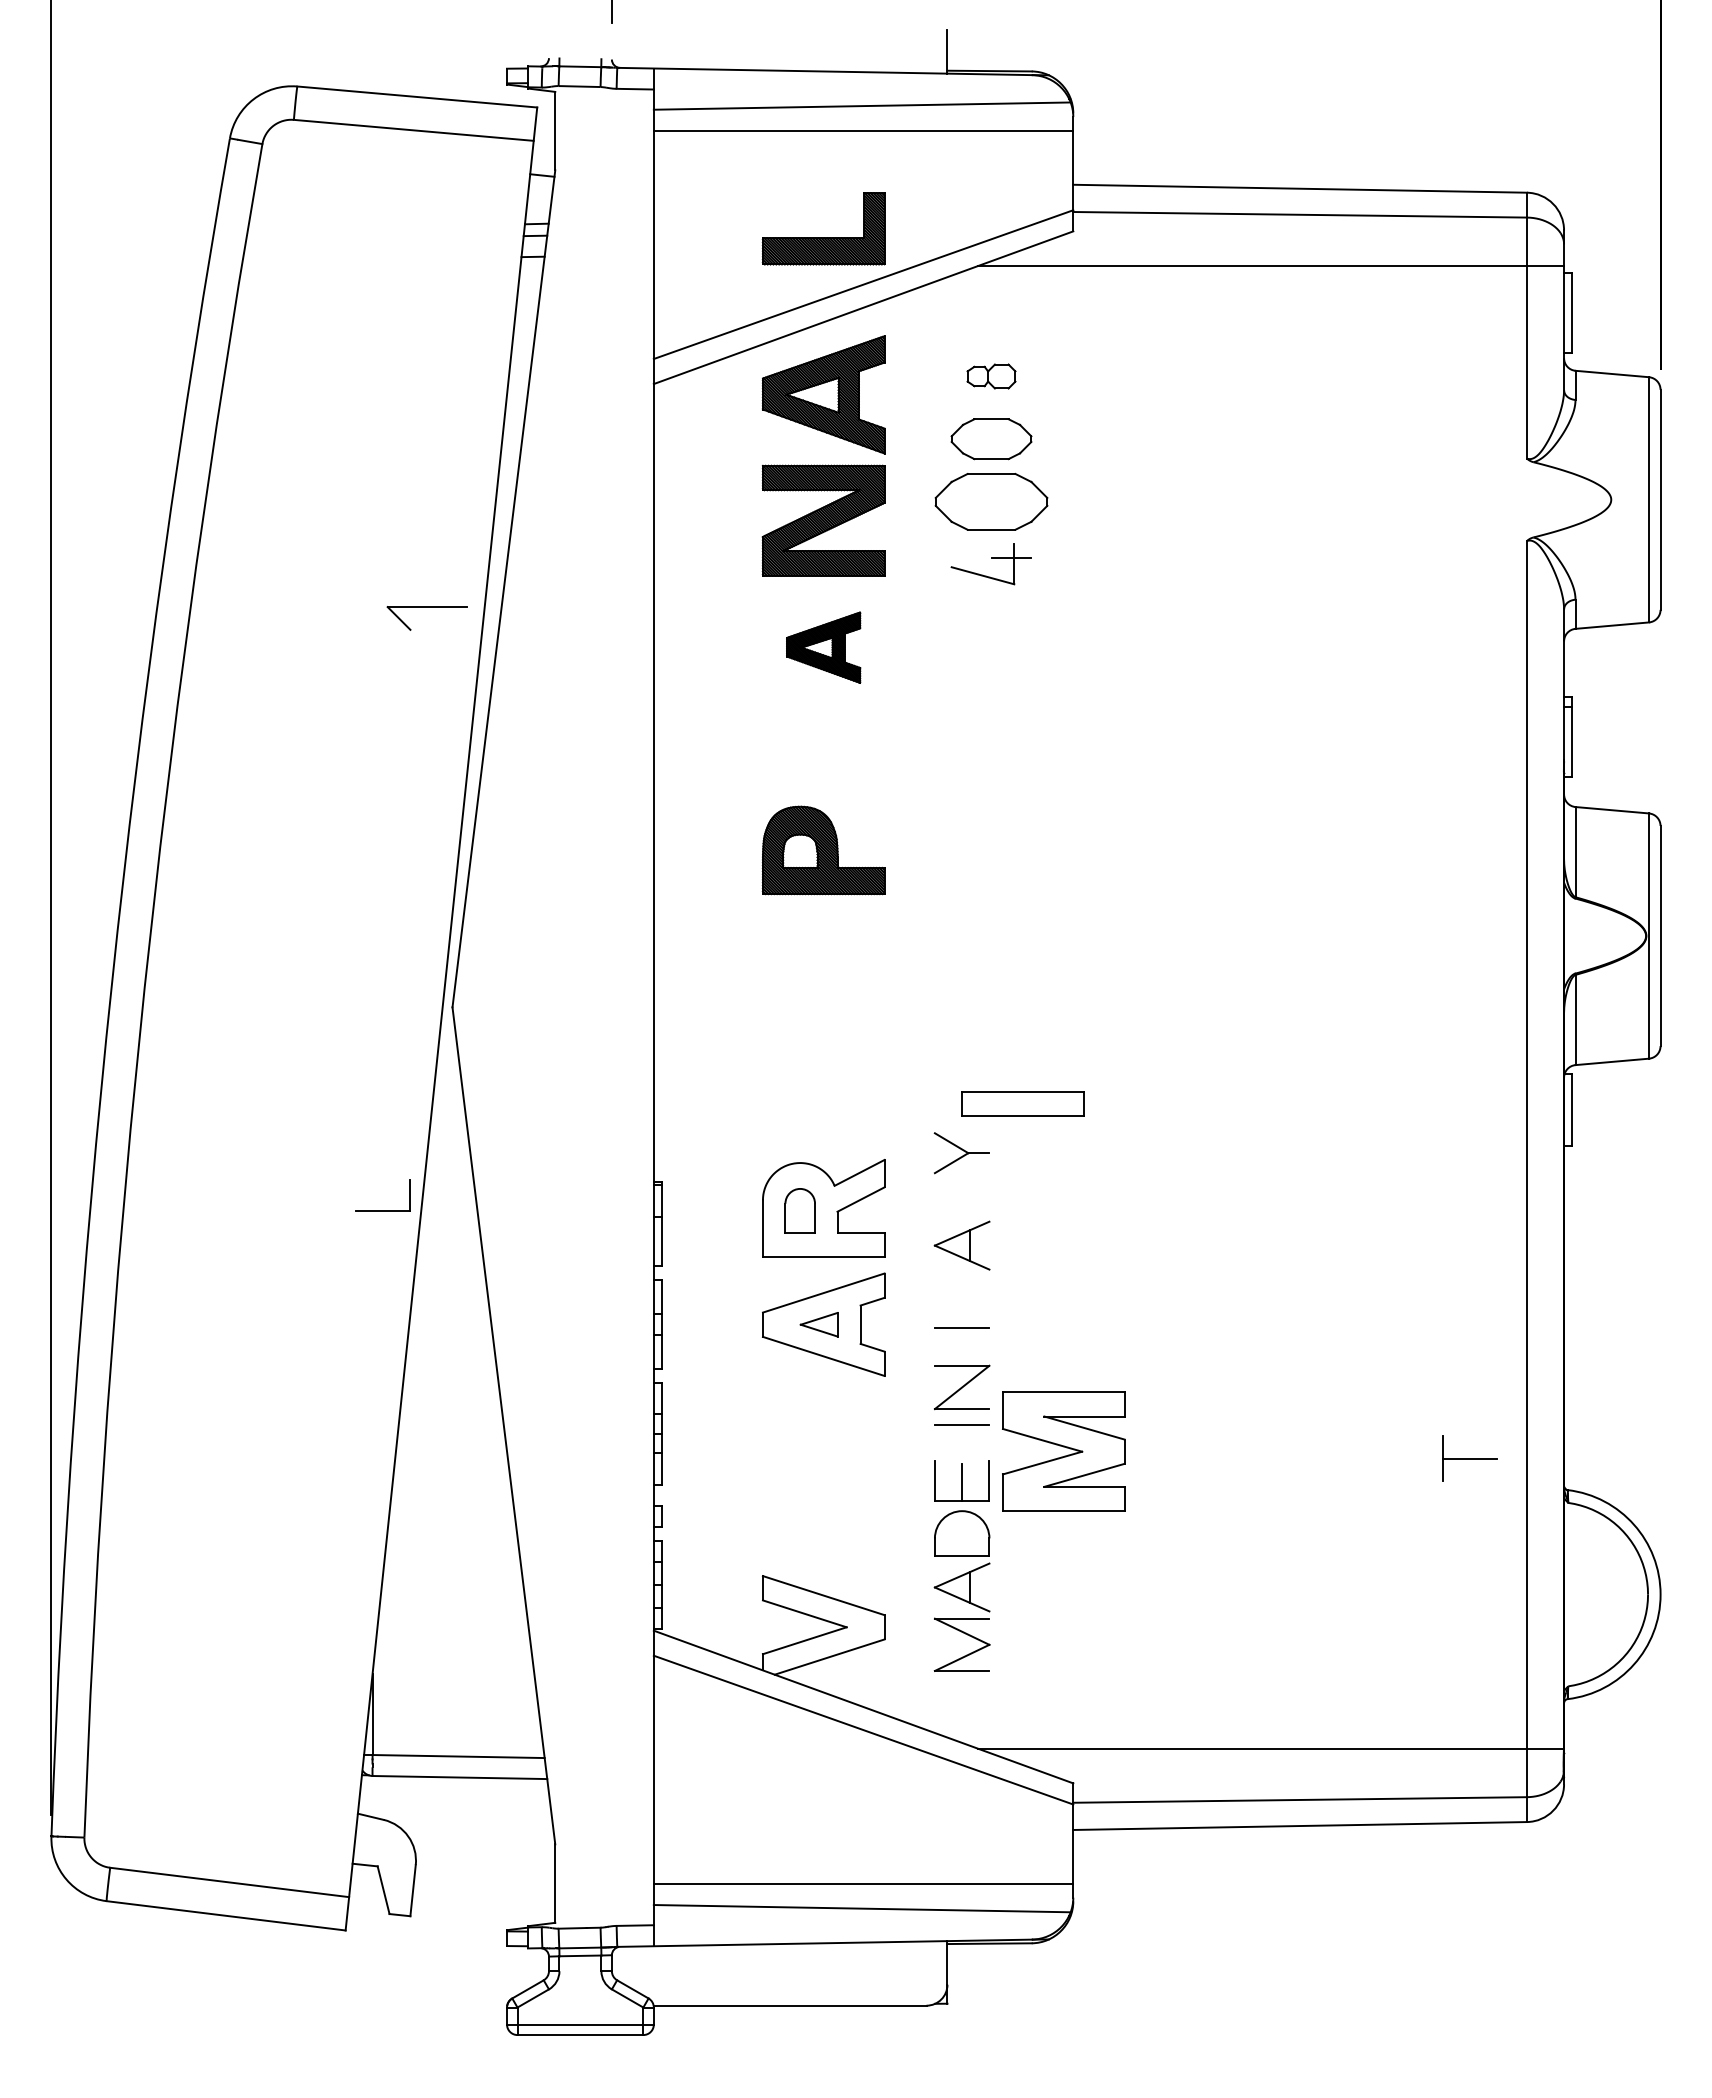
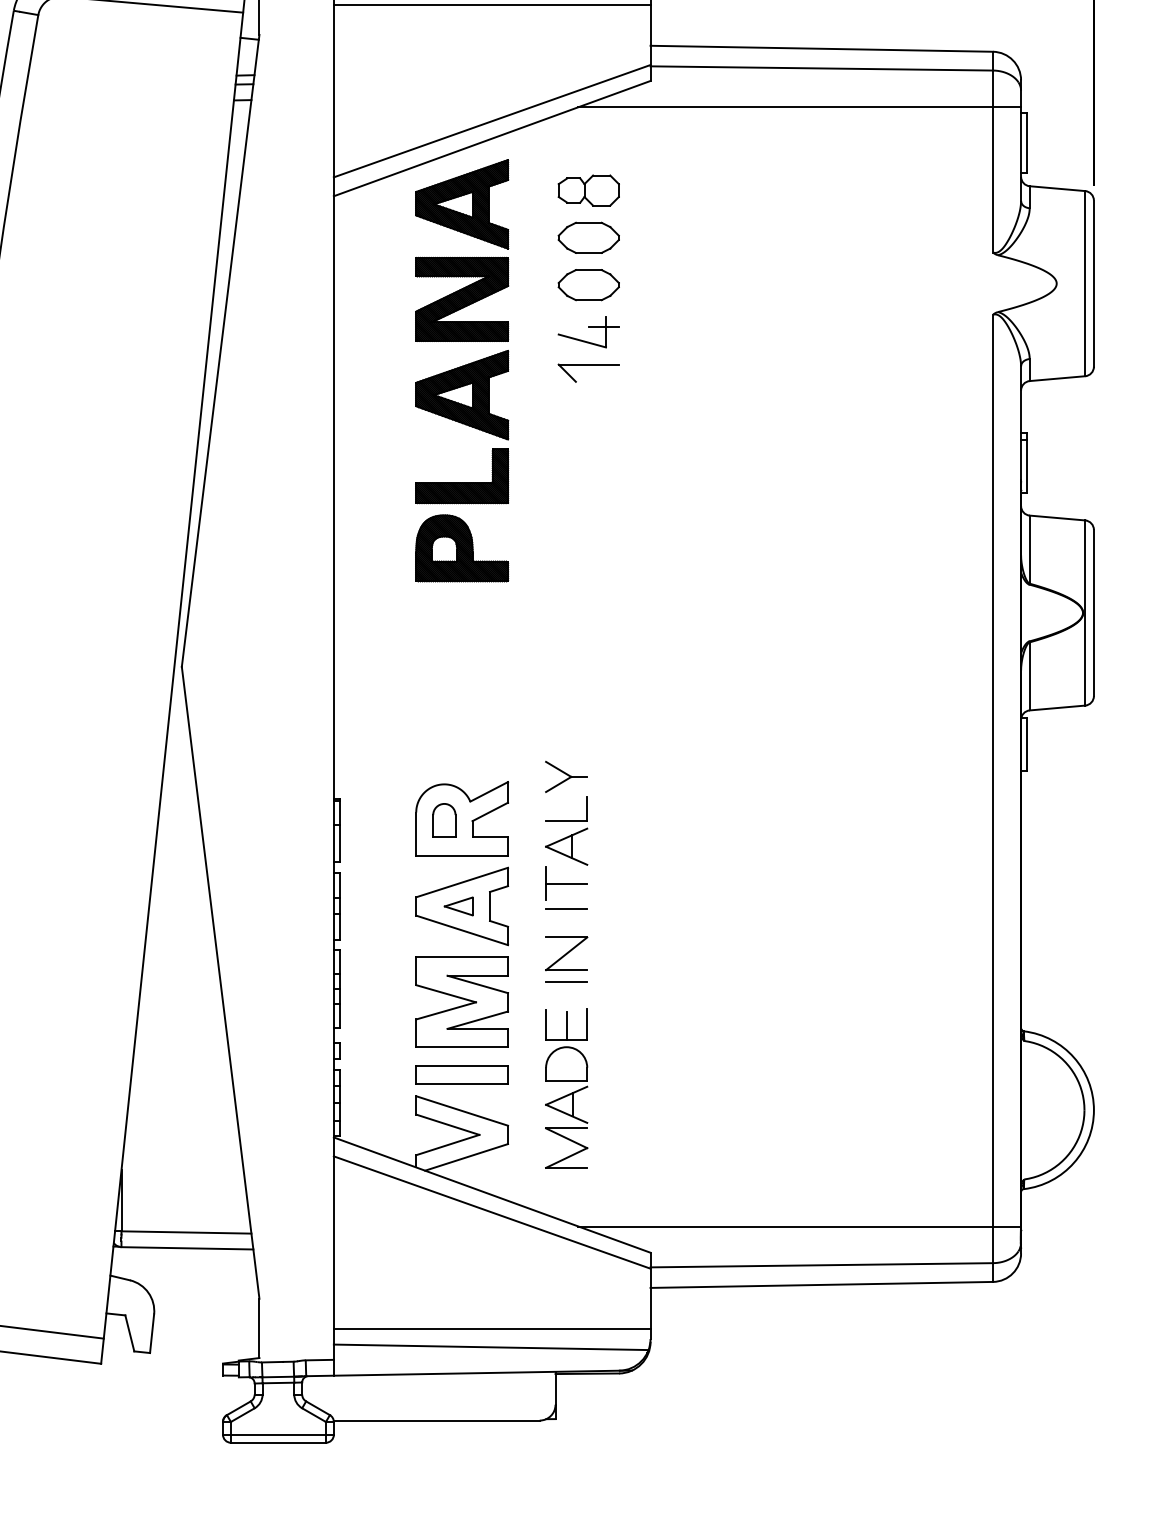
part: (823, 237) -> (461, 482), moved
part: (991, 376) -> (588, 190), size x1.67
part: (991, 501) -> (588, 284), size x0.71
part: (426, 607) -> (588, 364), moved
part: (823, 647) -> (461, 395), size x1.67
part: (1022, 1103) -> (461, 1074), moved
part: (382, 1210) -> (566, 820), moved
part: (1063, 1451) -> (461, 1002), moved
part: (1469, 1458) -> (566, 883), moved

